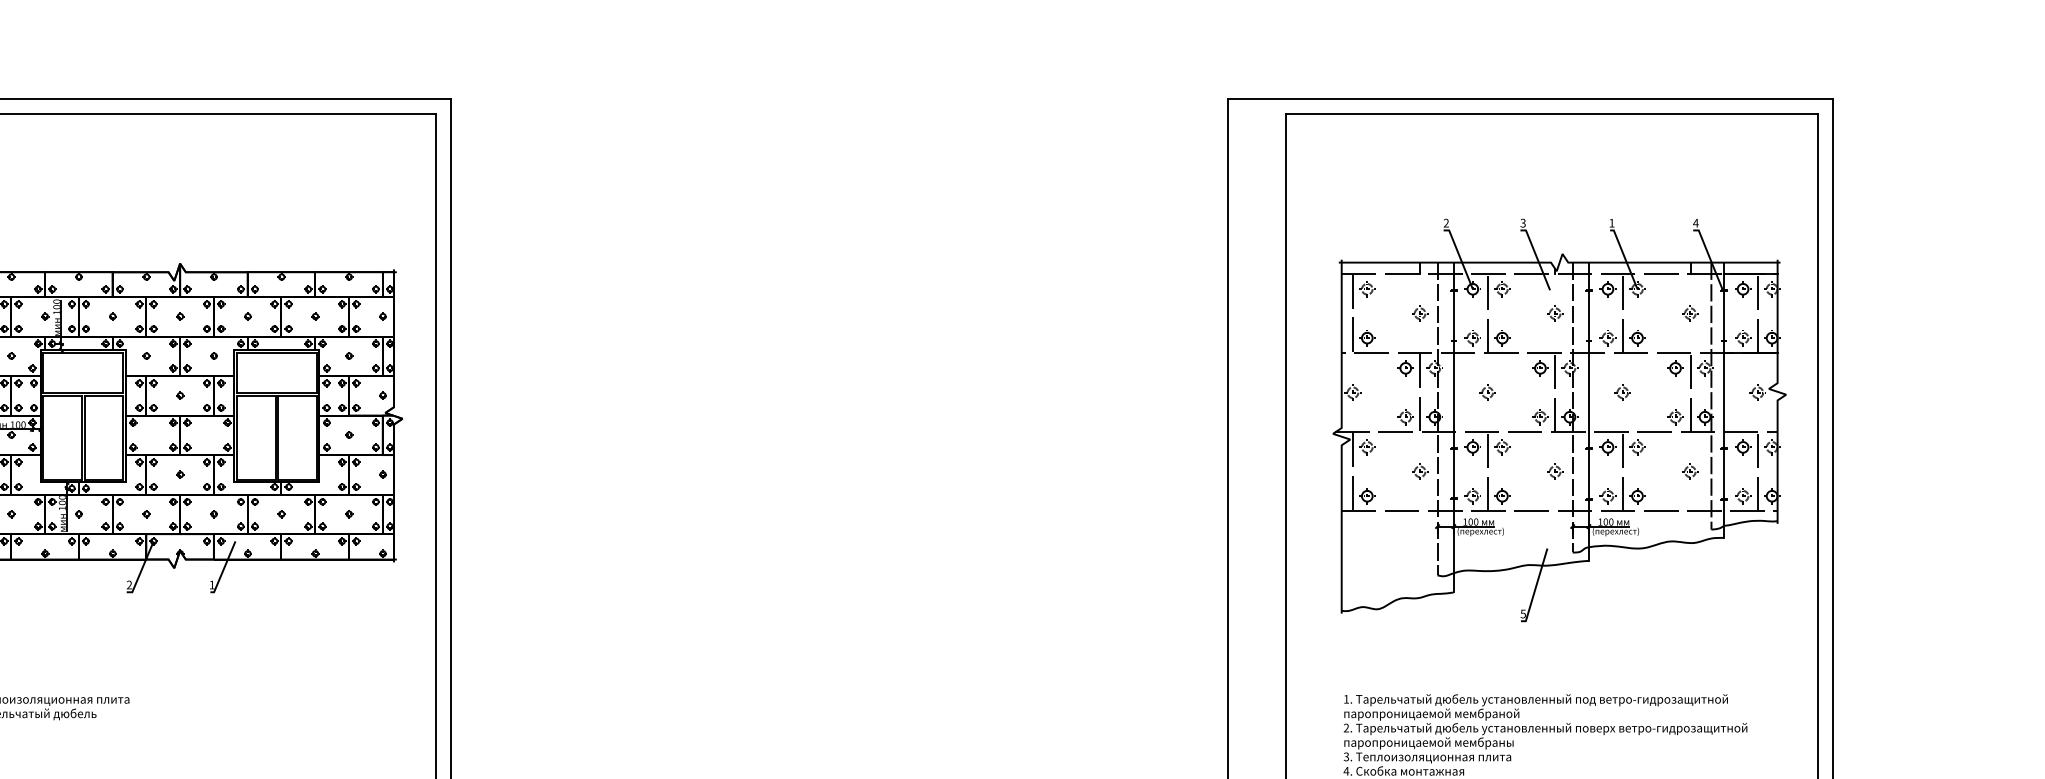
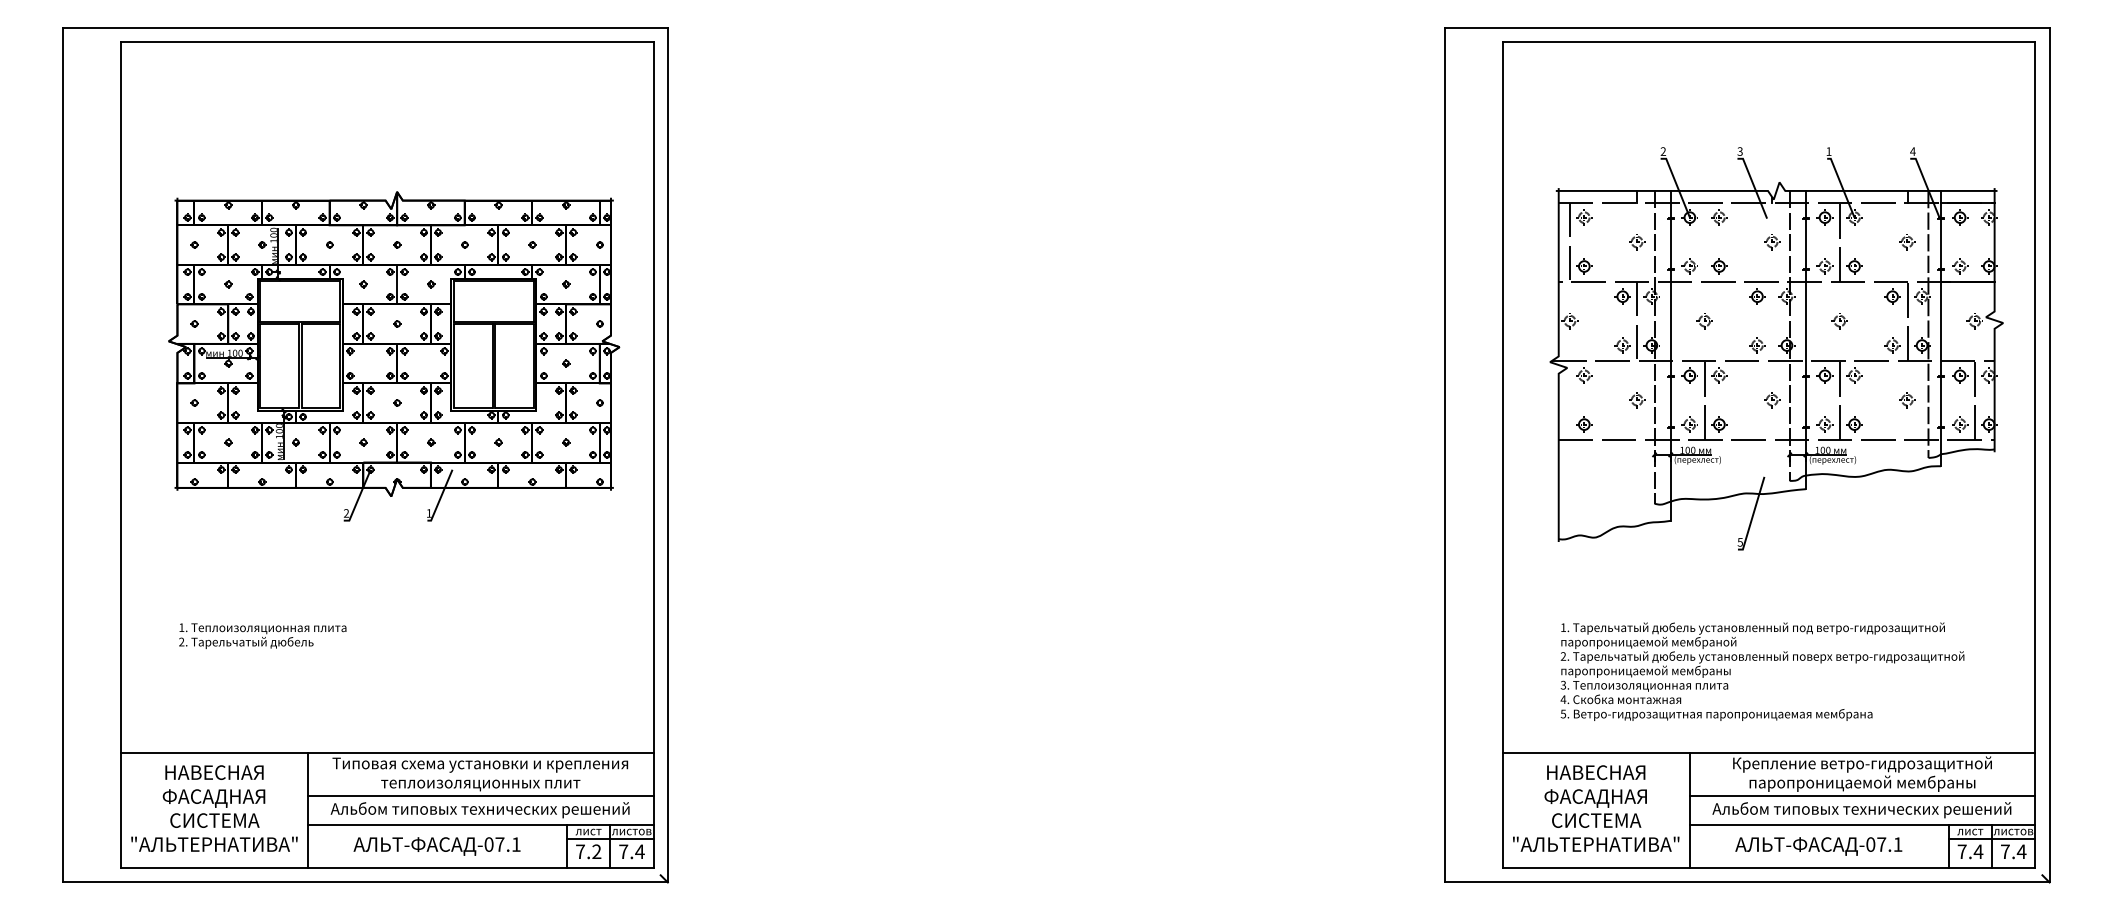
line: (1487, 313) -> (1704, 241), removed
line: (1758, 313) -> (1975, 241), removed
line: (1555, 392) -> (1772, 320), removed
line: (1352, 471) -> (1569, 399), removed

